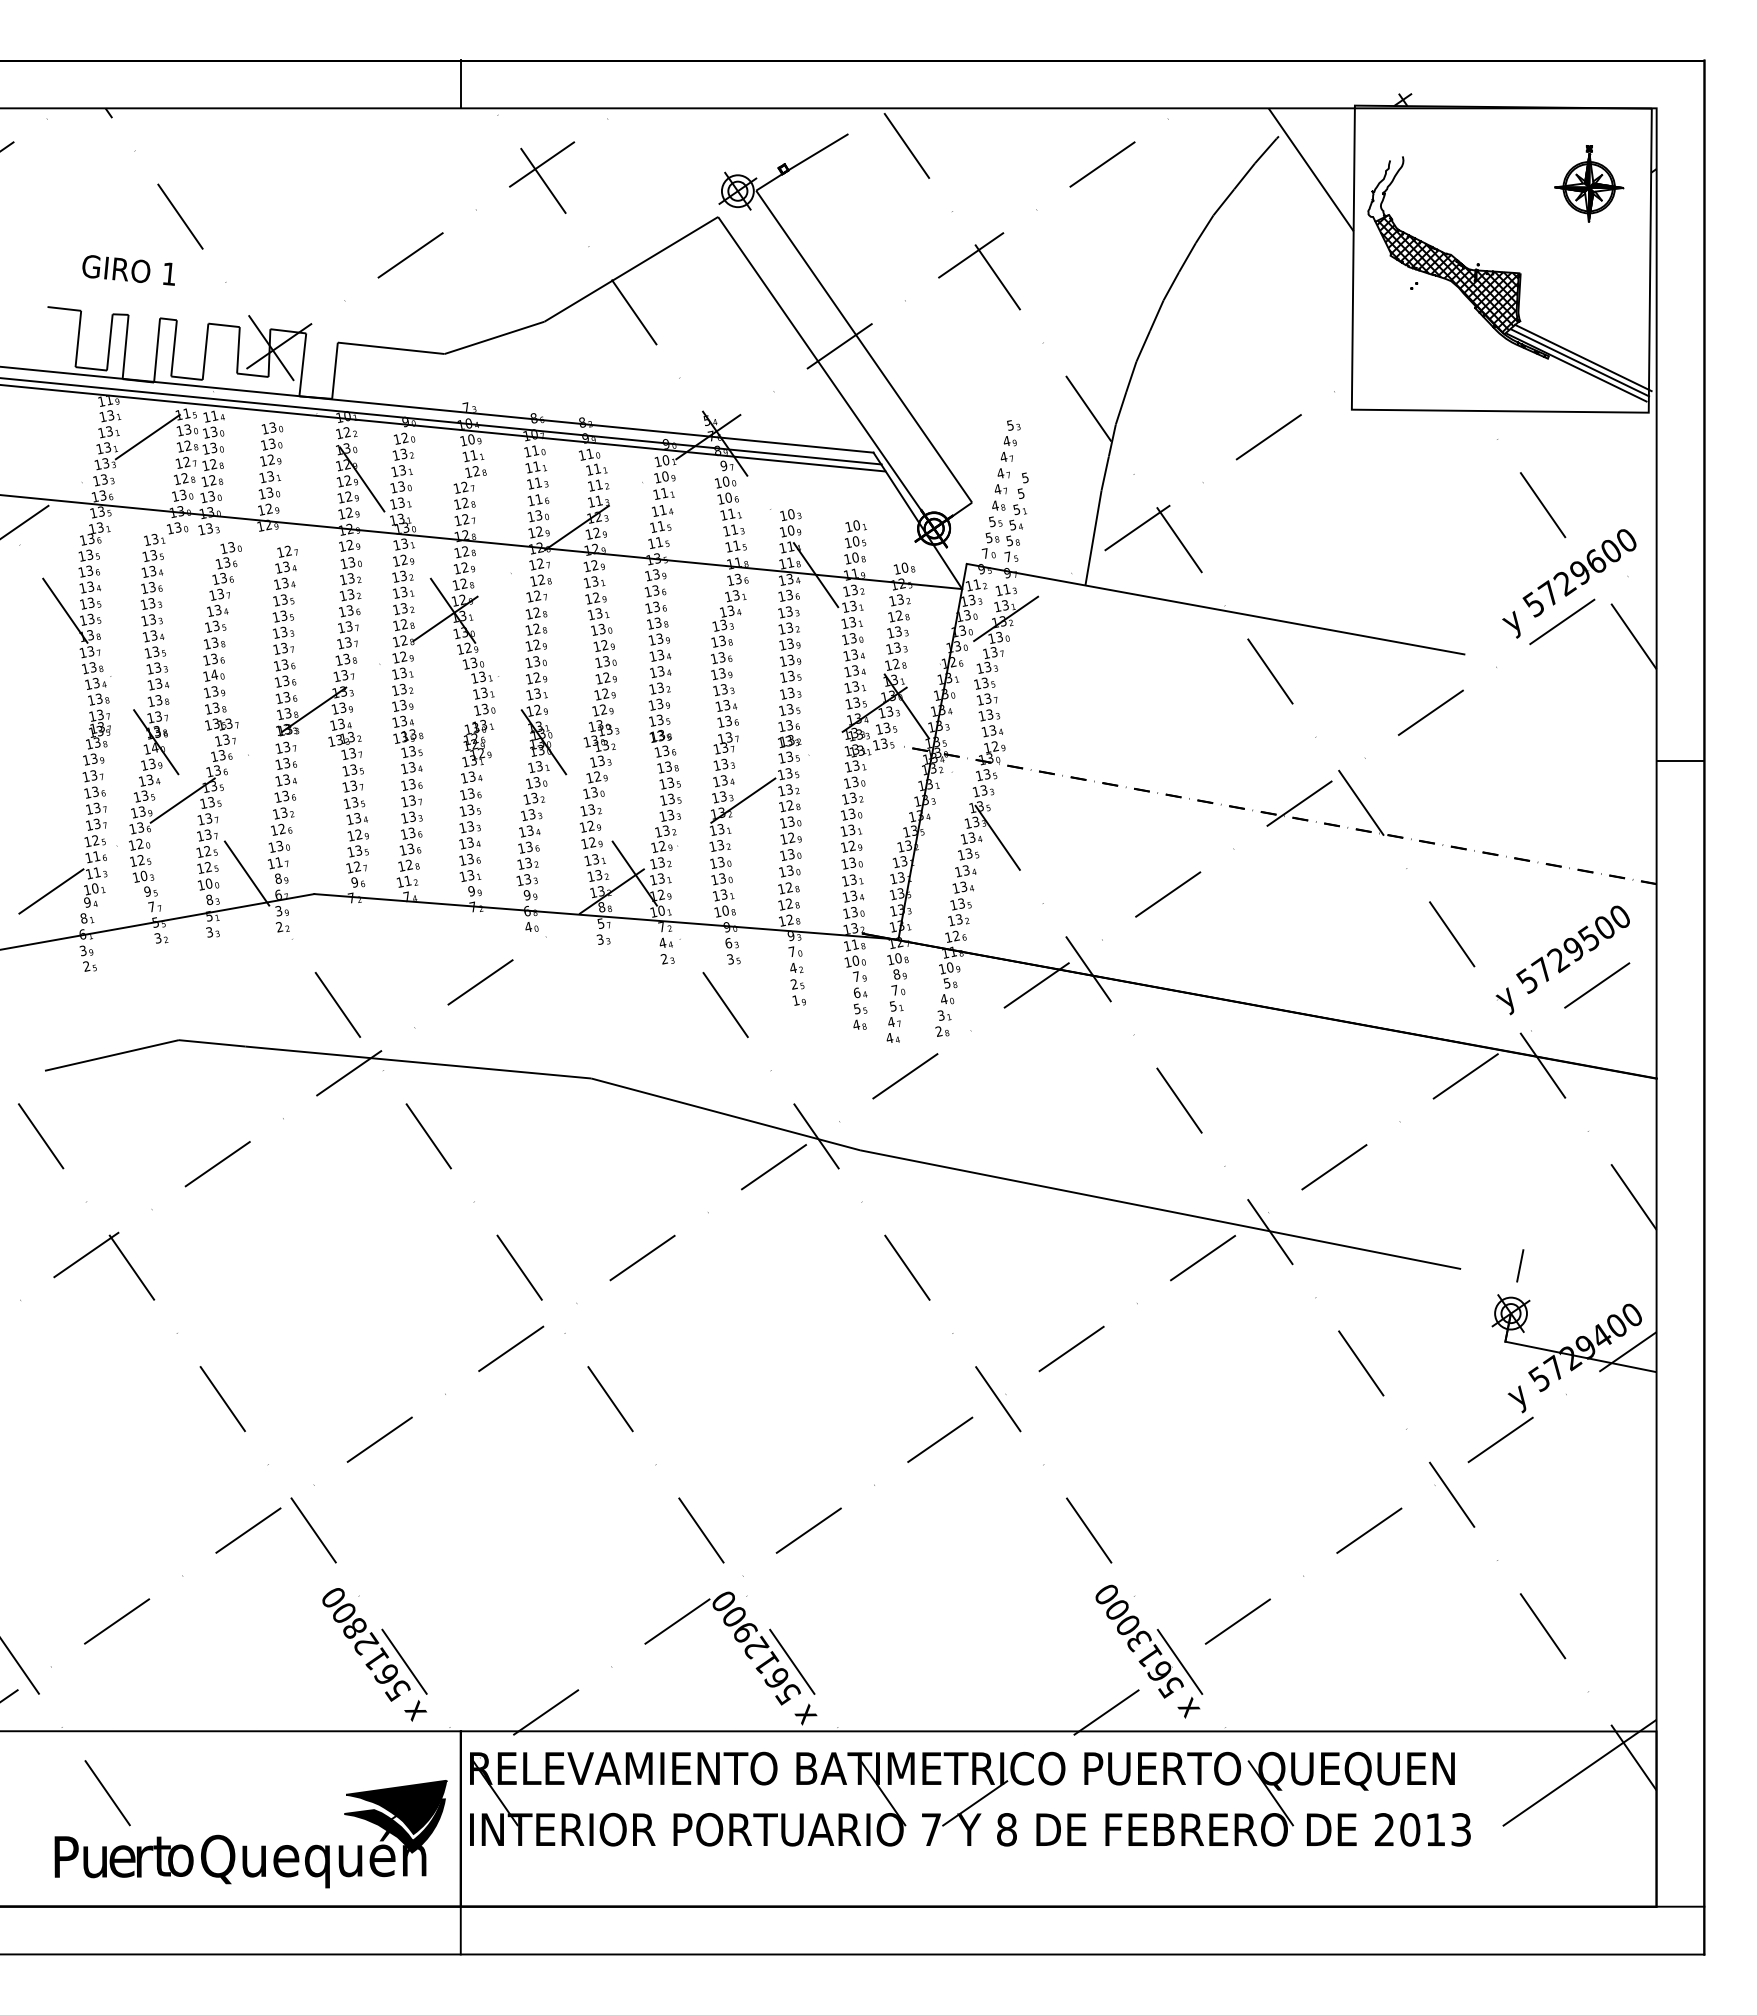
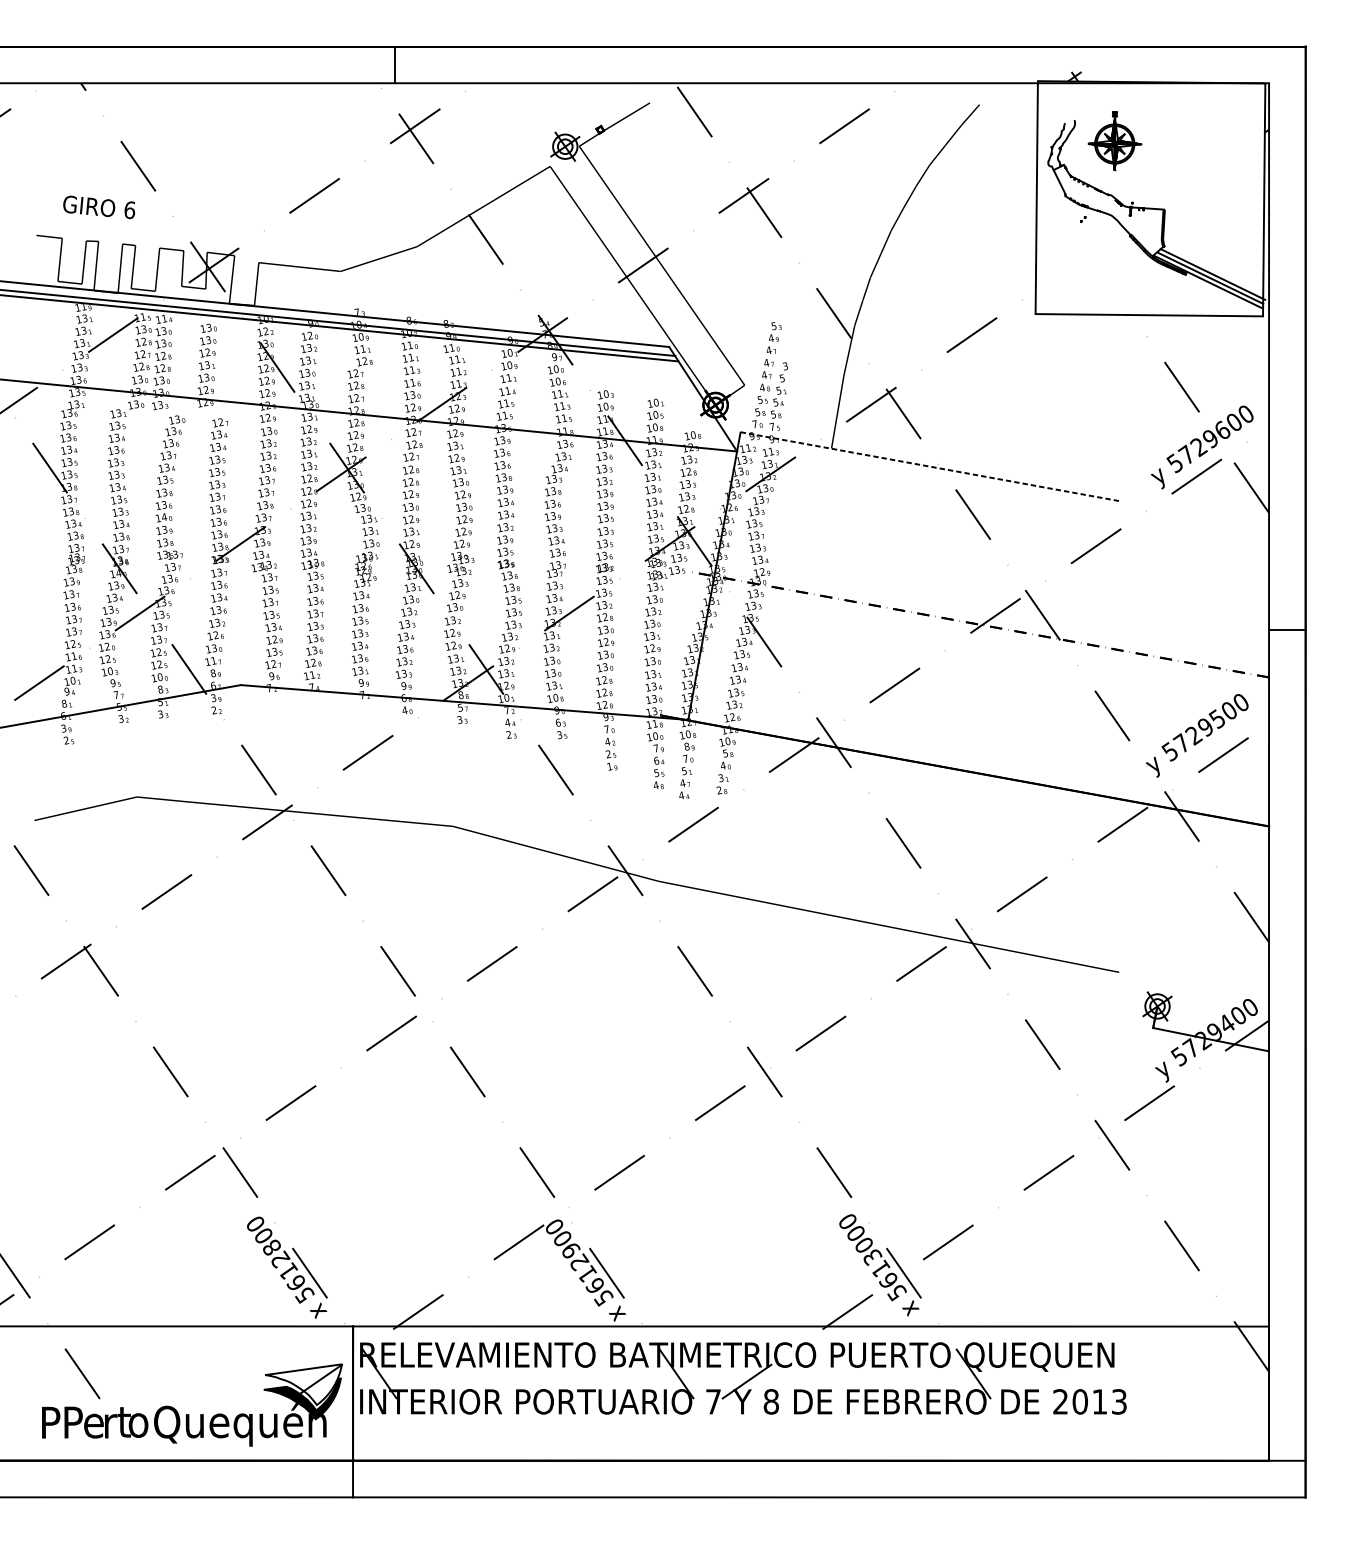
line: (460, 84) -> (394, 64), moved
line: (1310, 169) -> (1003, 130), removed
part: (1589, 183) -> (1114, 140), moved
text: (169, 273) -> (129, 209), 1 -> 6
hatch: (1448, 275) -> (1109, 211), removed
text: (1025, 476) -> (785, 365), 5 -> 3
line: (1215, 609) -> (931, 467), solid -> dashed
line: (1680, 761) -> (1287, 630), moved
line: (1520, 1265) -> (1164, 969), removed
line: (1579, 1772) -> (1209, 1357), removed
fill: (396, 1806) -> (303, 1384), removed
text: (95, 1857) -> (73, 1423), u -> P

